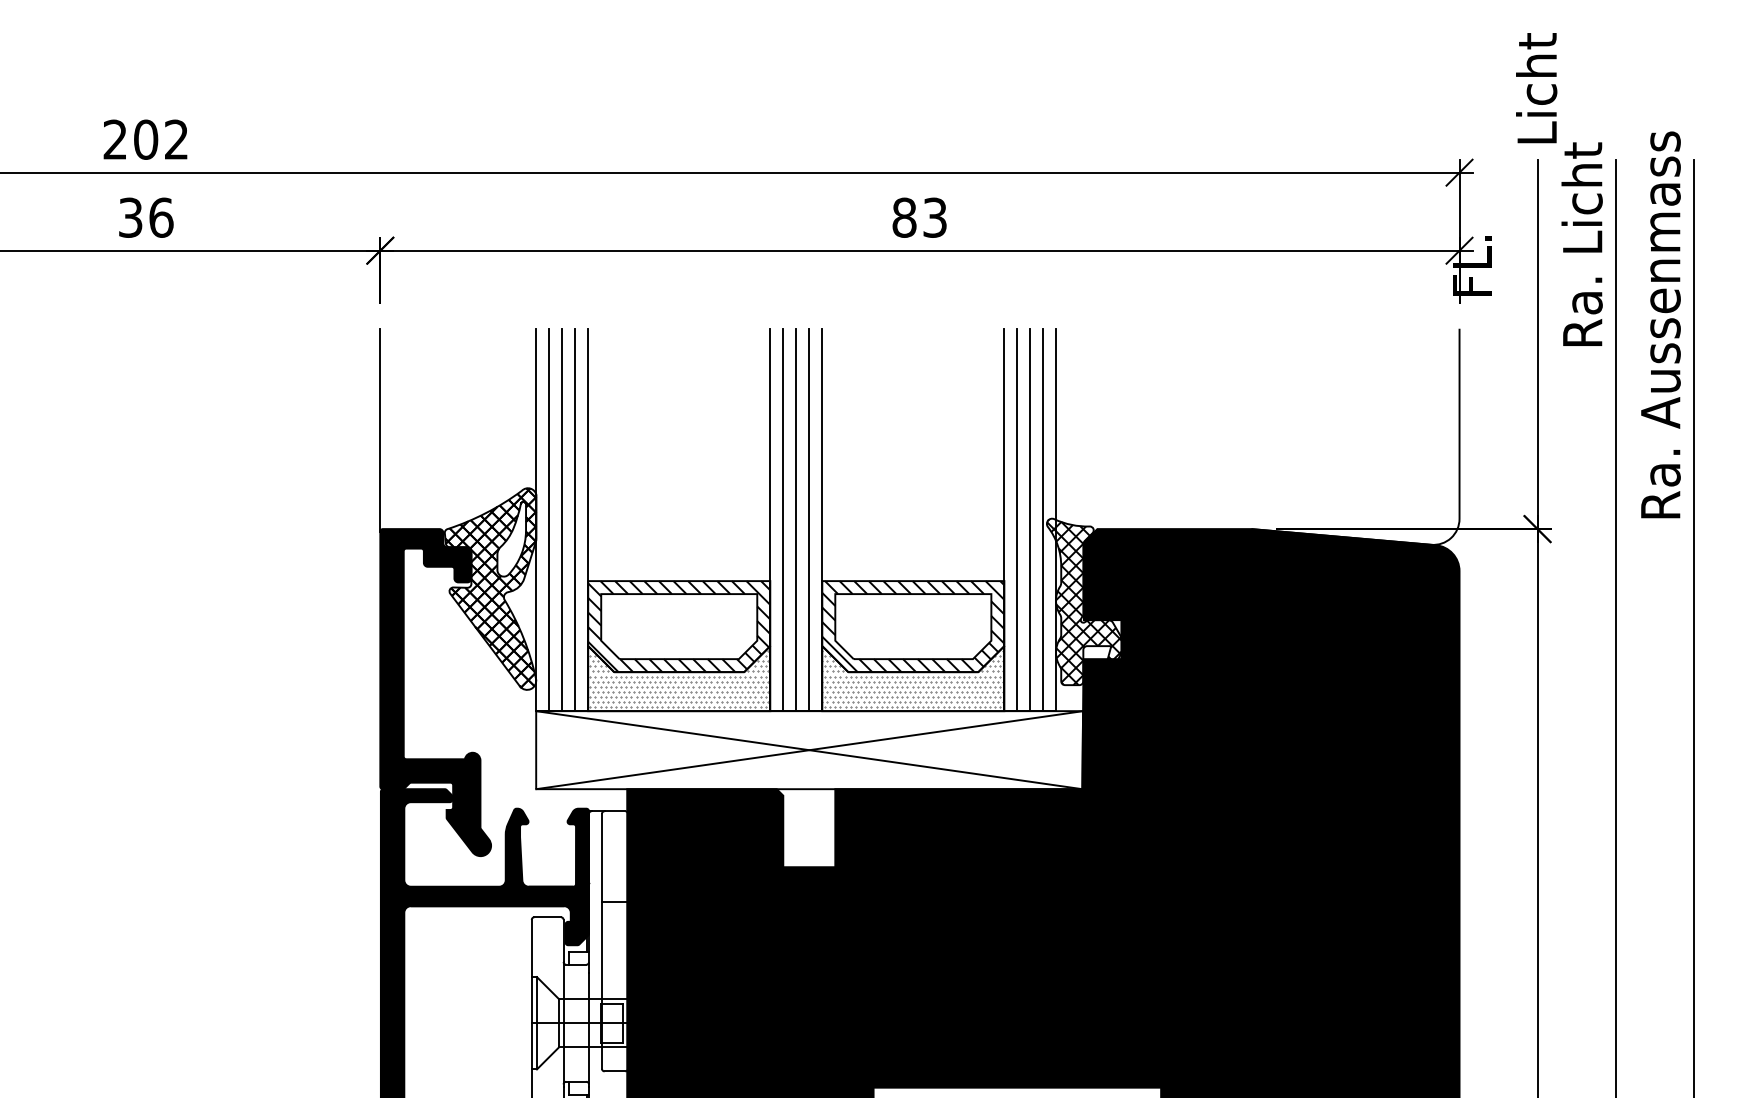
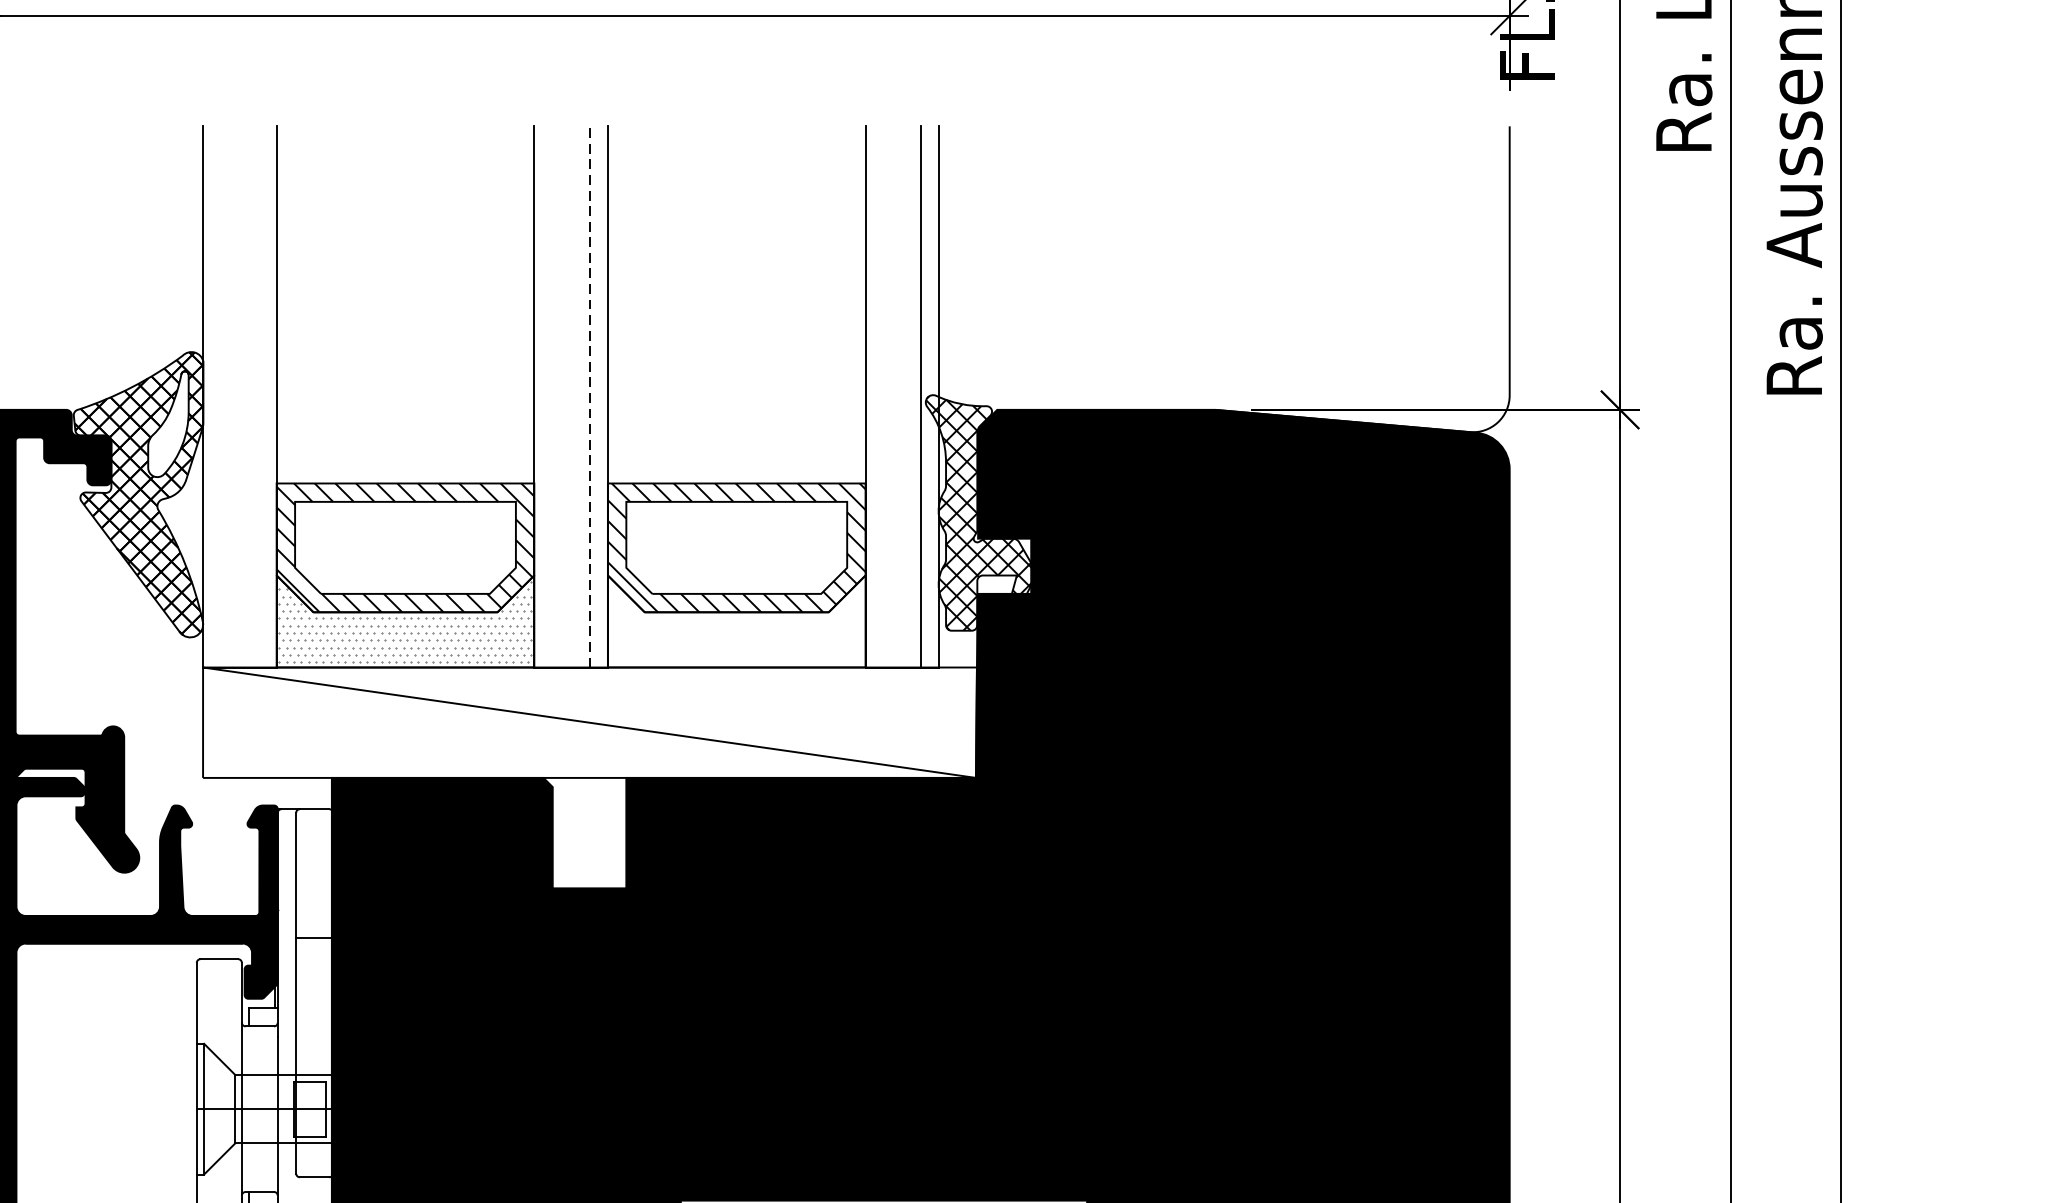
line: (549, 519) -> (221, 396), removed
line: (562, 519) -> (240, 396), removed
line: (575, 519) -> (258, 396), removed
line: (783, 519) -> (553, 396), removed
line: (796, 519) -> (571, 396), removed
line: (809, 519) -> (589, 396), solid -> dashed
line: (1017, 519) -> (884, 396), removed
line: (1030, 519) -> (902, 396), removed
hatch: (912, 678) -> (735, 621), removed
line: (809, 750) -> (589, 723), removed

